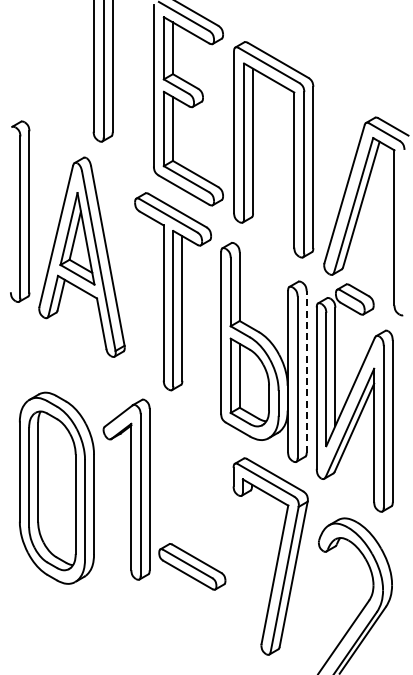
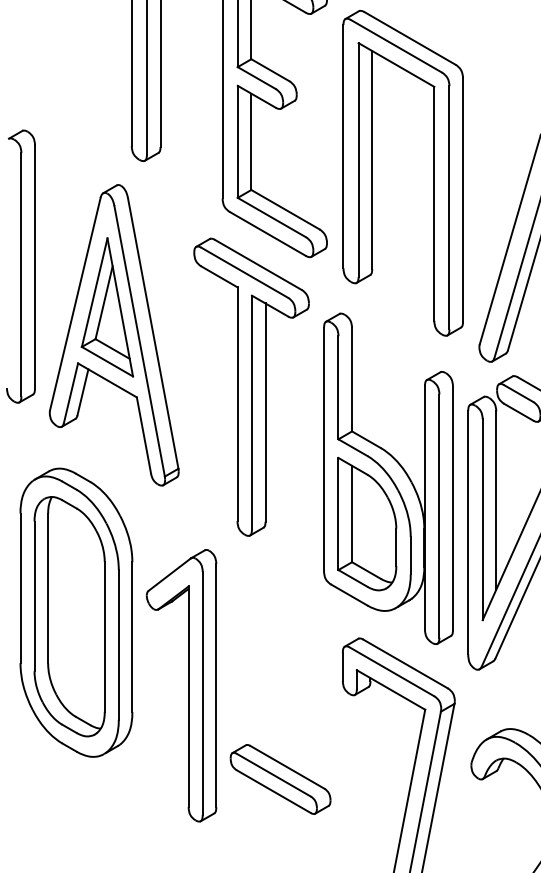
line: (306, 371) -> (452, 507), dashed -> solid
part: (56, 487) -> (75, 611), moved
part: (192, 566) -> (280, 778), moved

